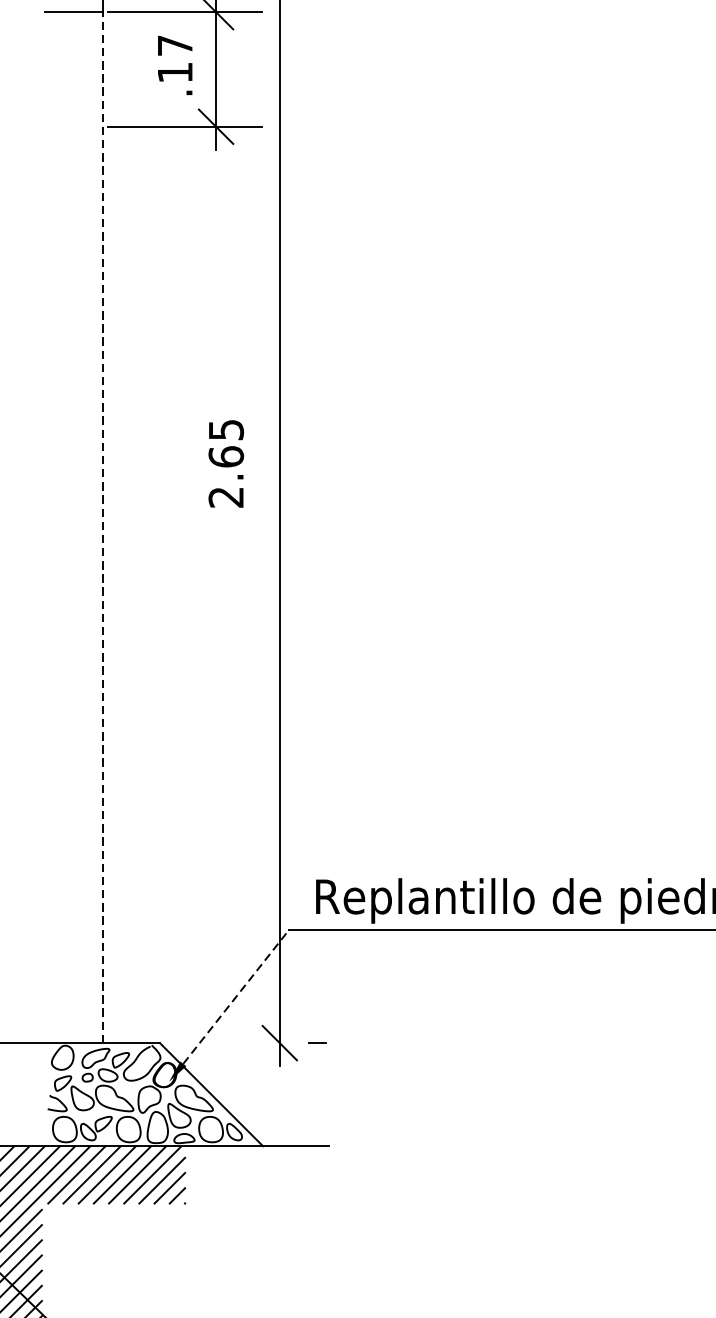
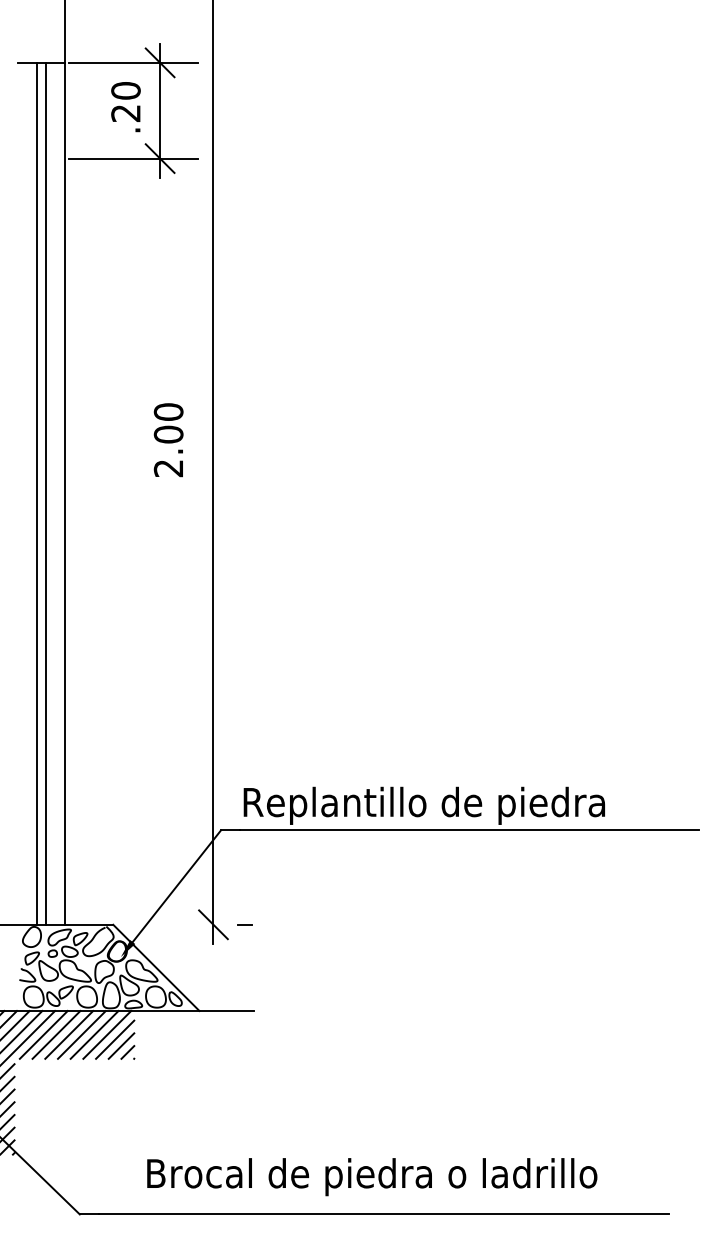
text: (174, 59) -> (125, 102), .17 -> .20
text: (226, 443) -> (168, 423), 2.65 -> 2.00
line: (68, 527) -> (36, 493), added
line: (80, 527) -> (46, 493), added
line: (102, 527) -> (65, 493), dashed -> solid
line: (236, 996) -> (177, 885), dashed -> solid

